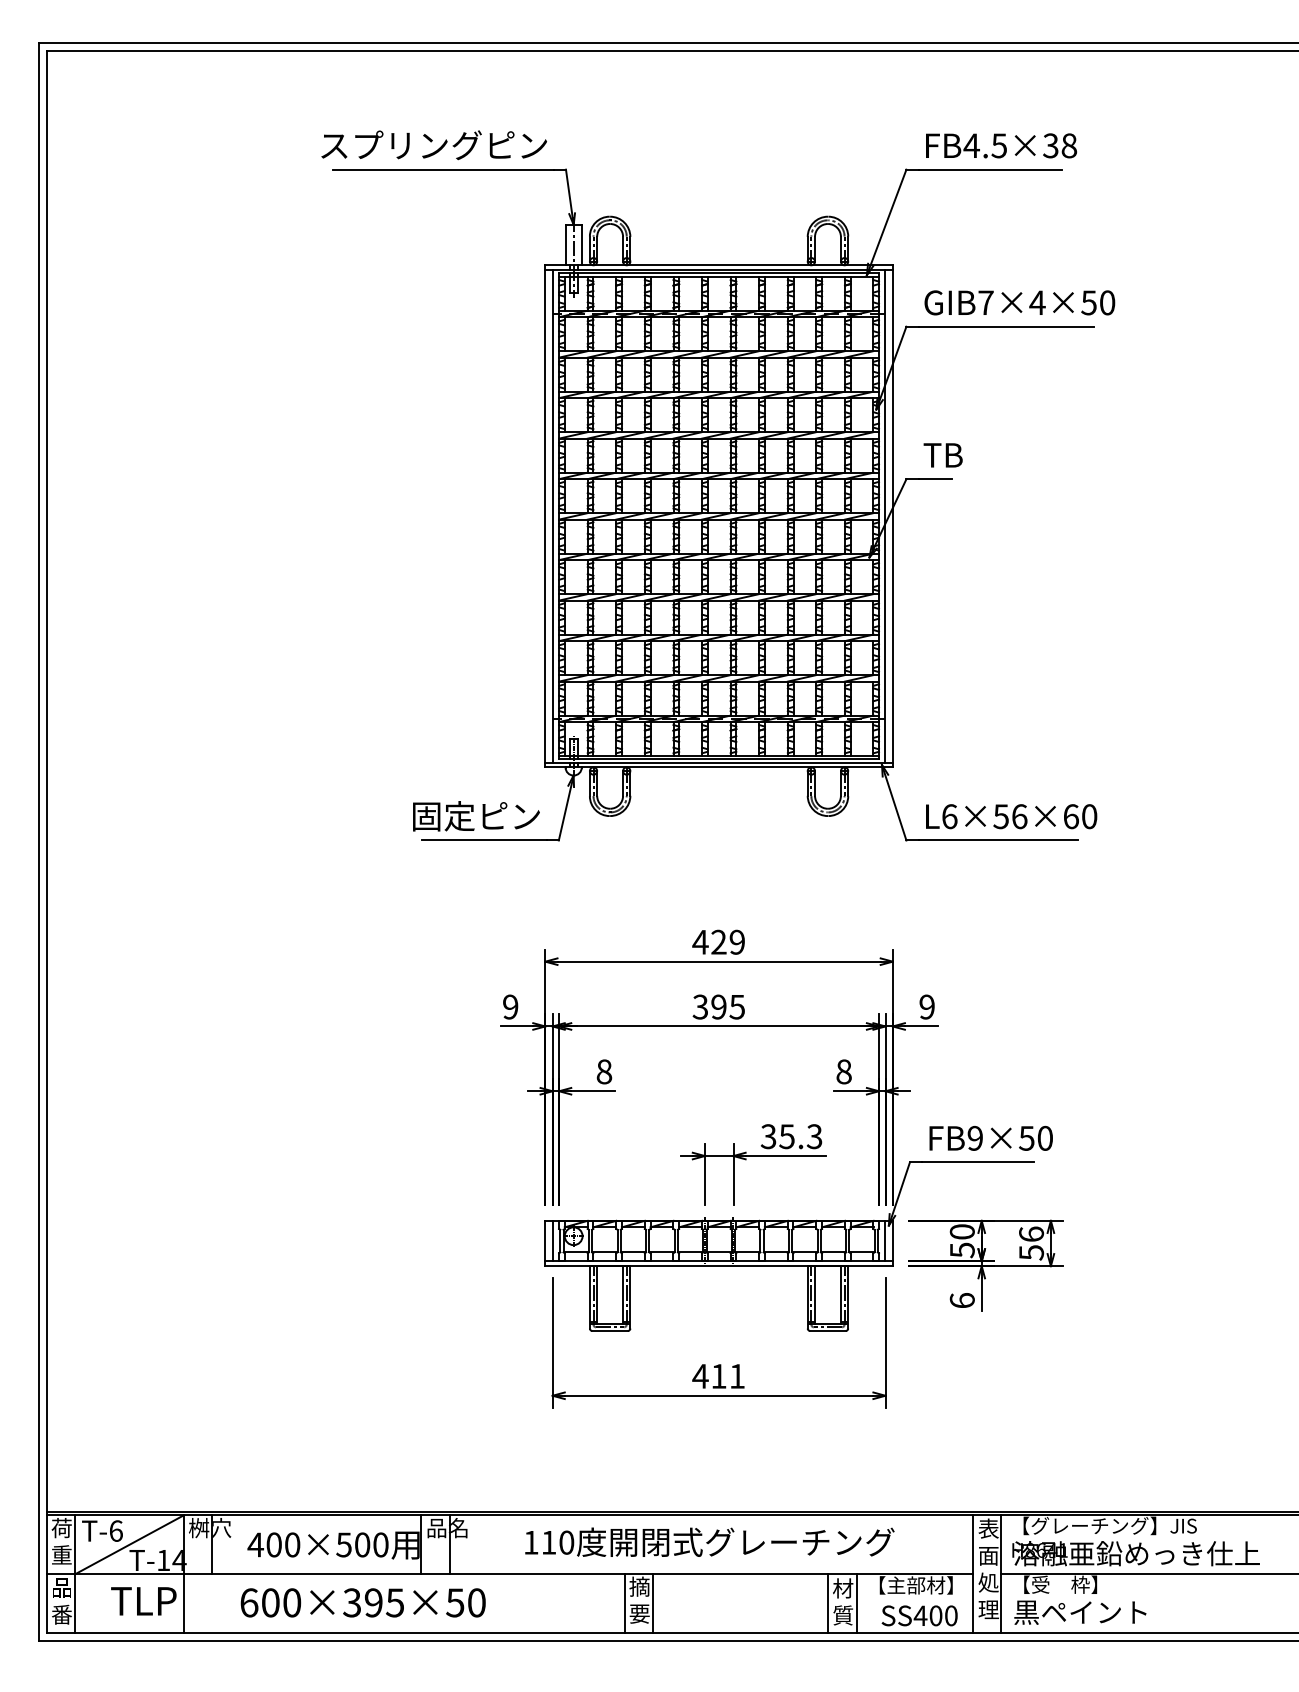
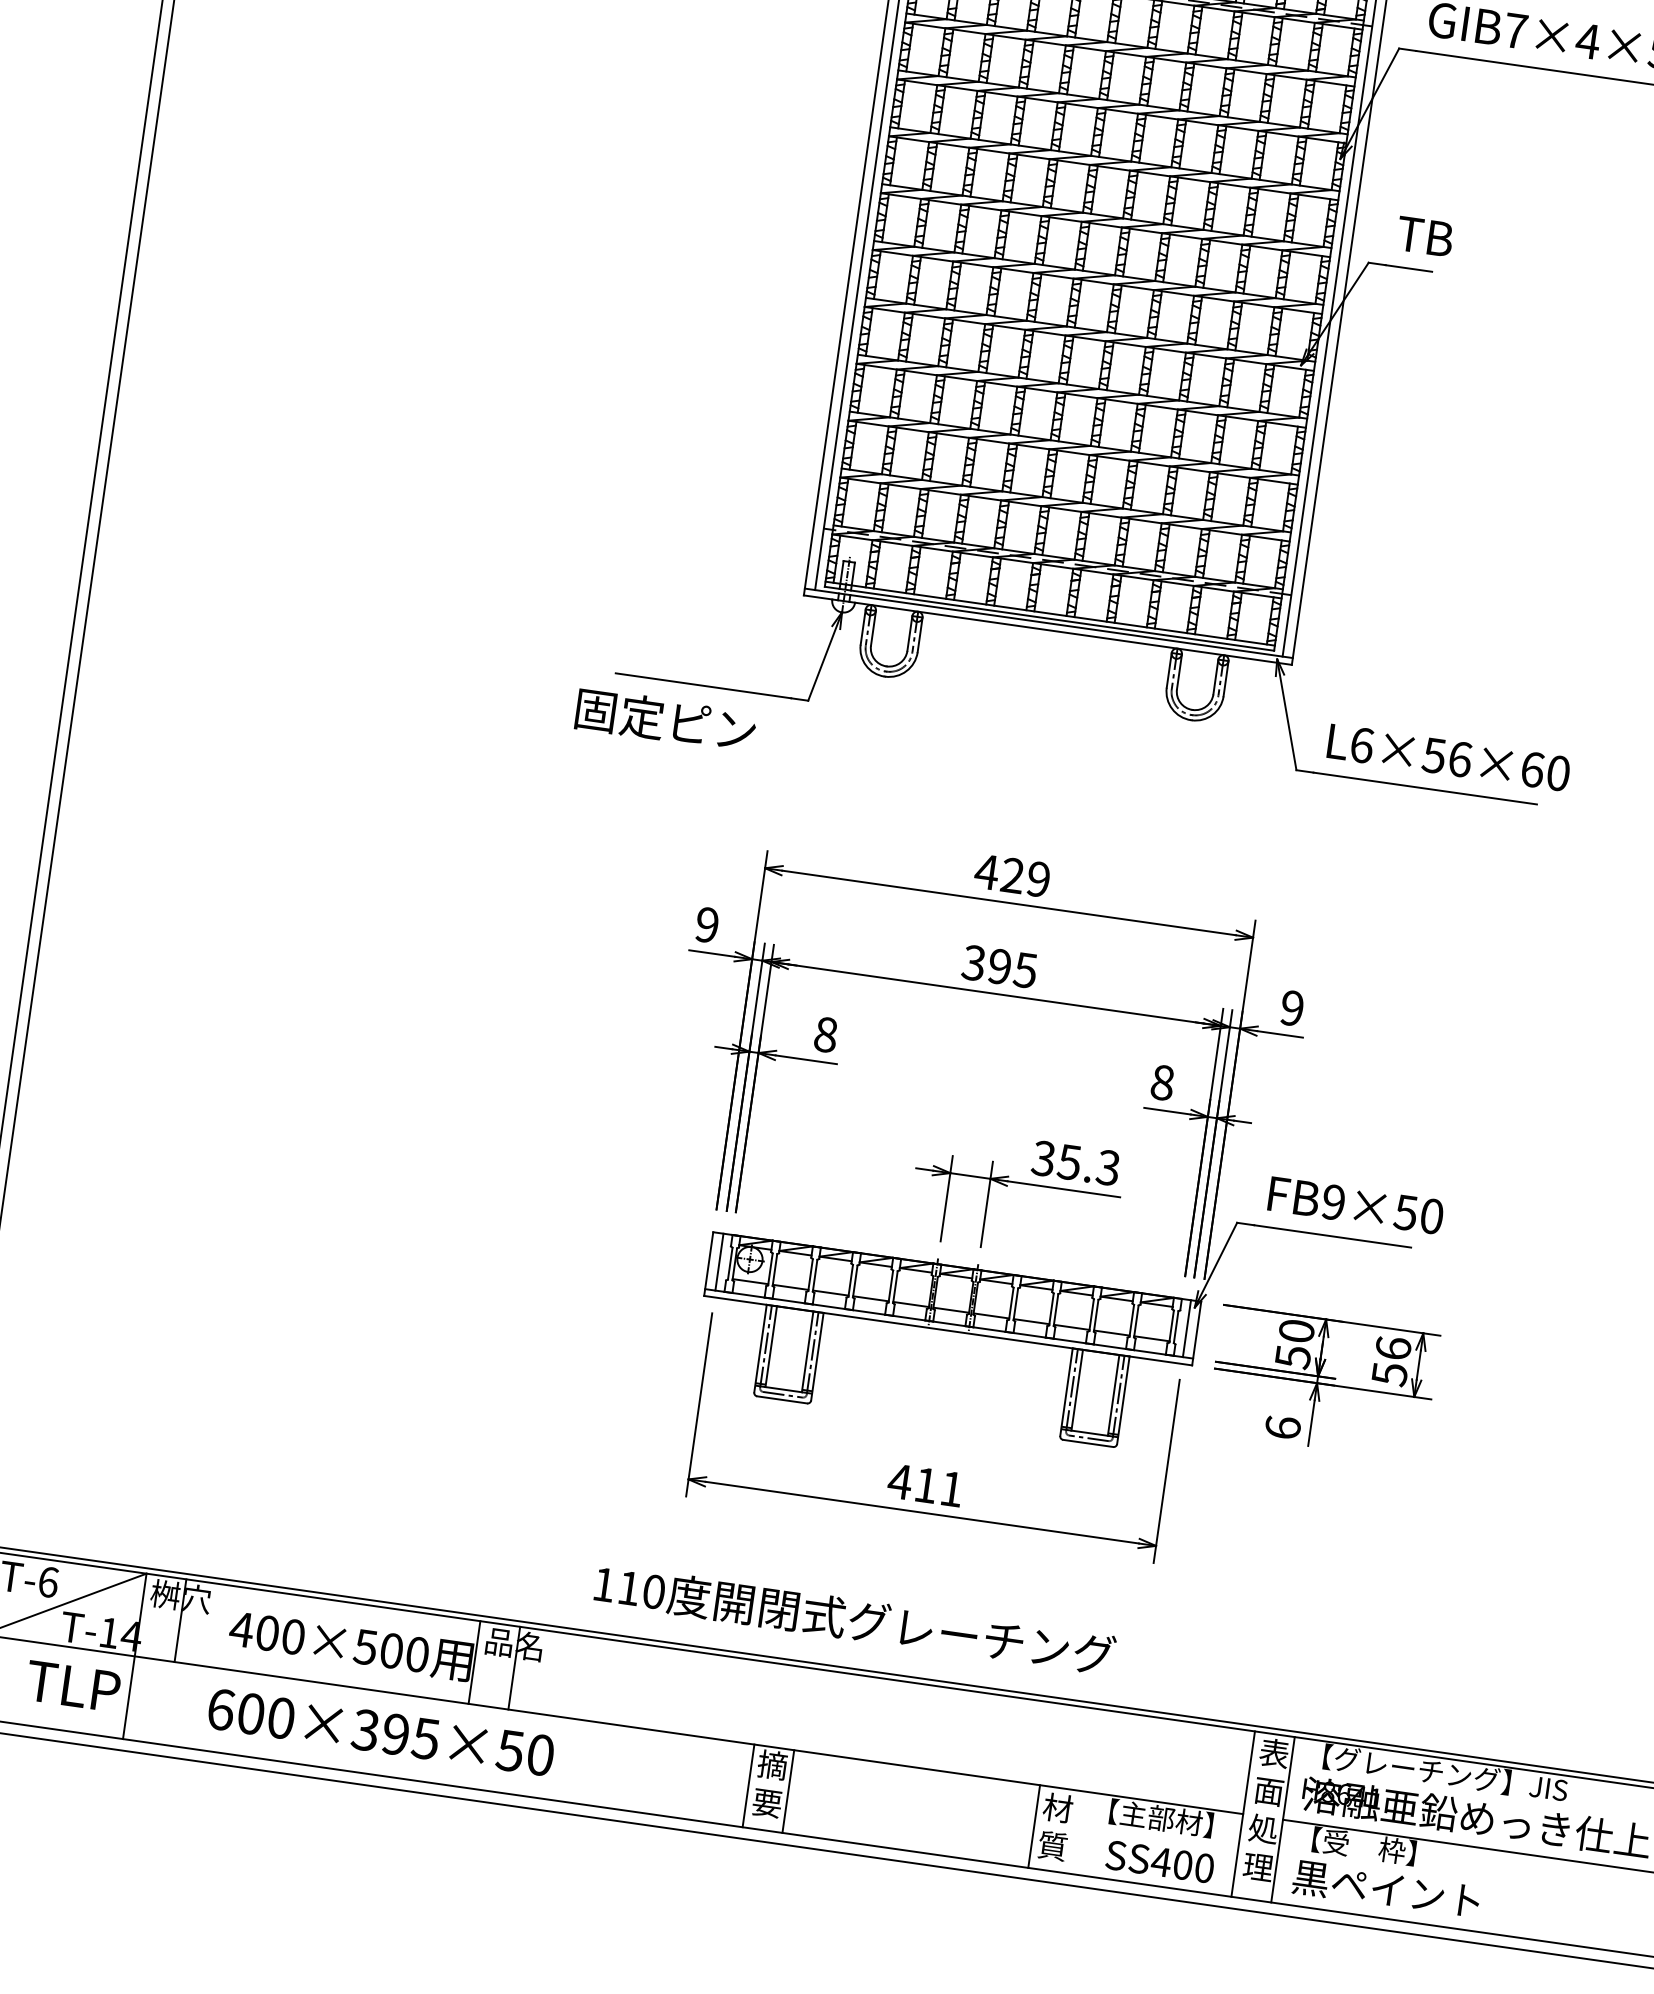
text: (476, 816) -> (665, 720), moved
text: (709, 1541) -> (854, 1618), moved
line: (856, 1603) -> (1073, 1831), removed

